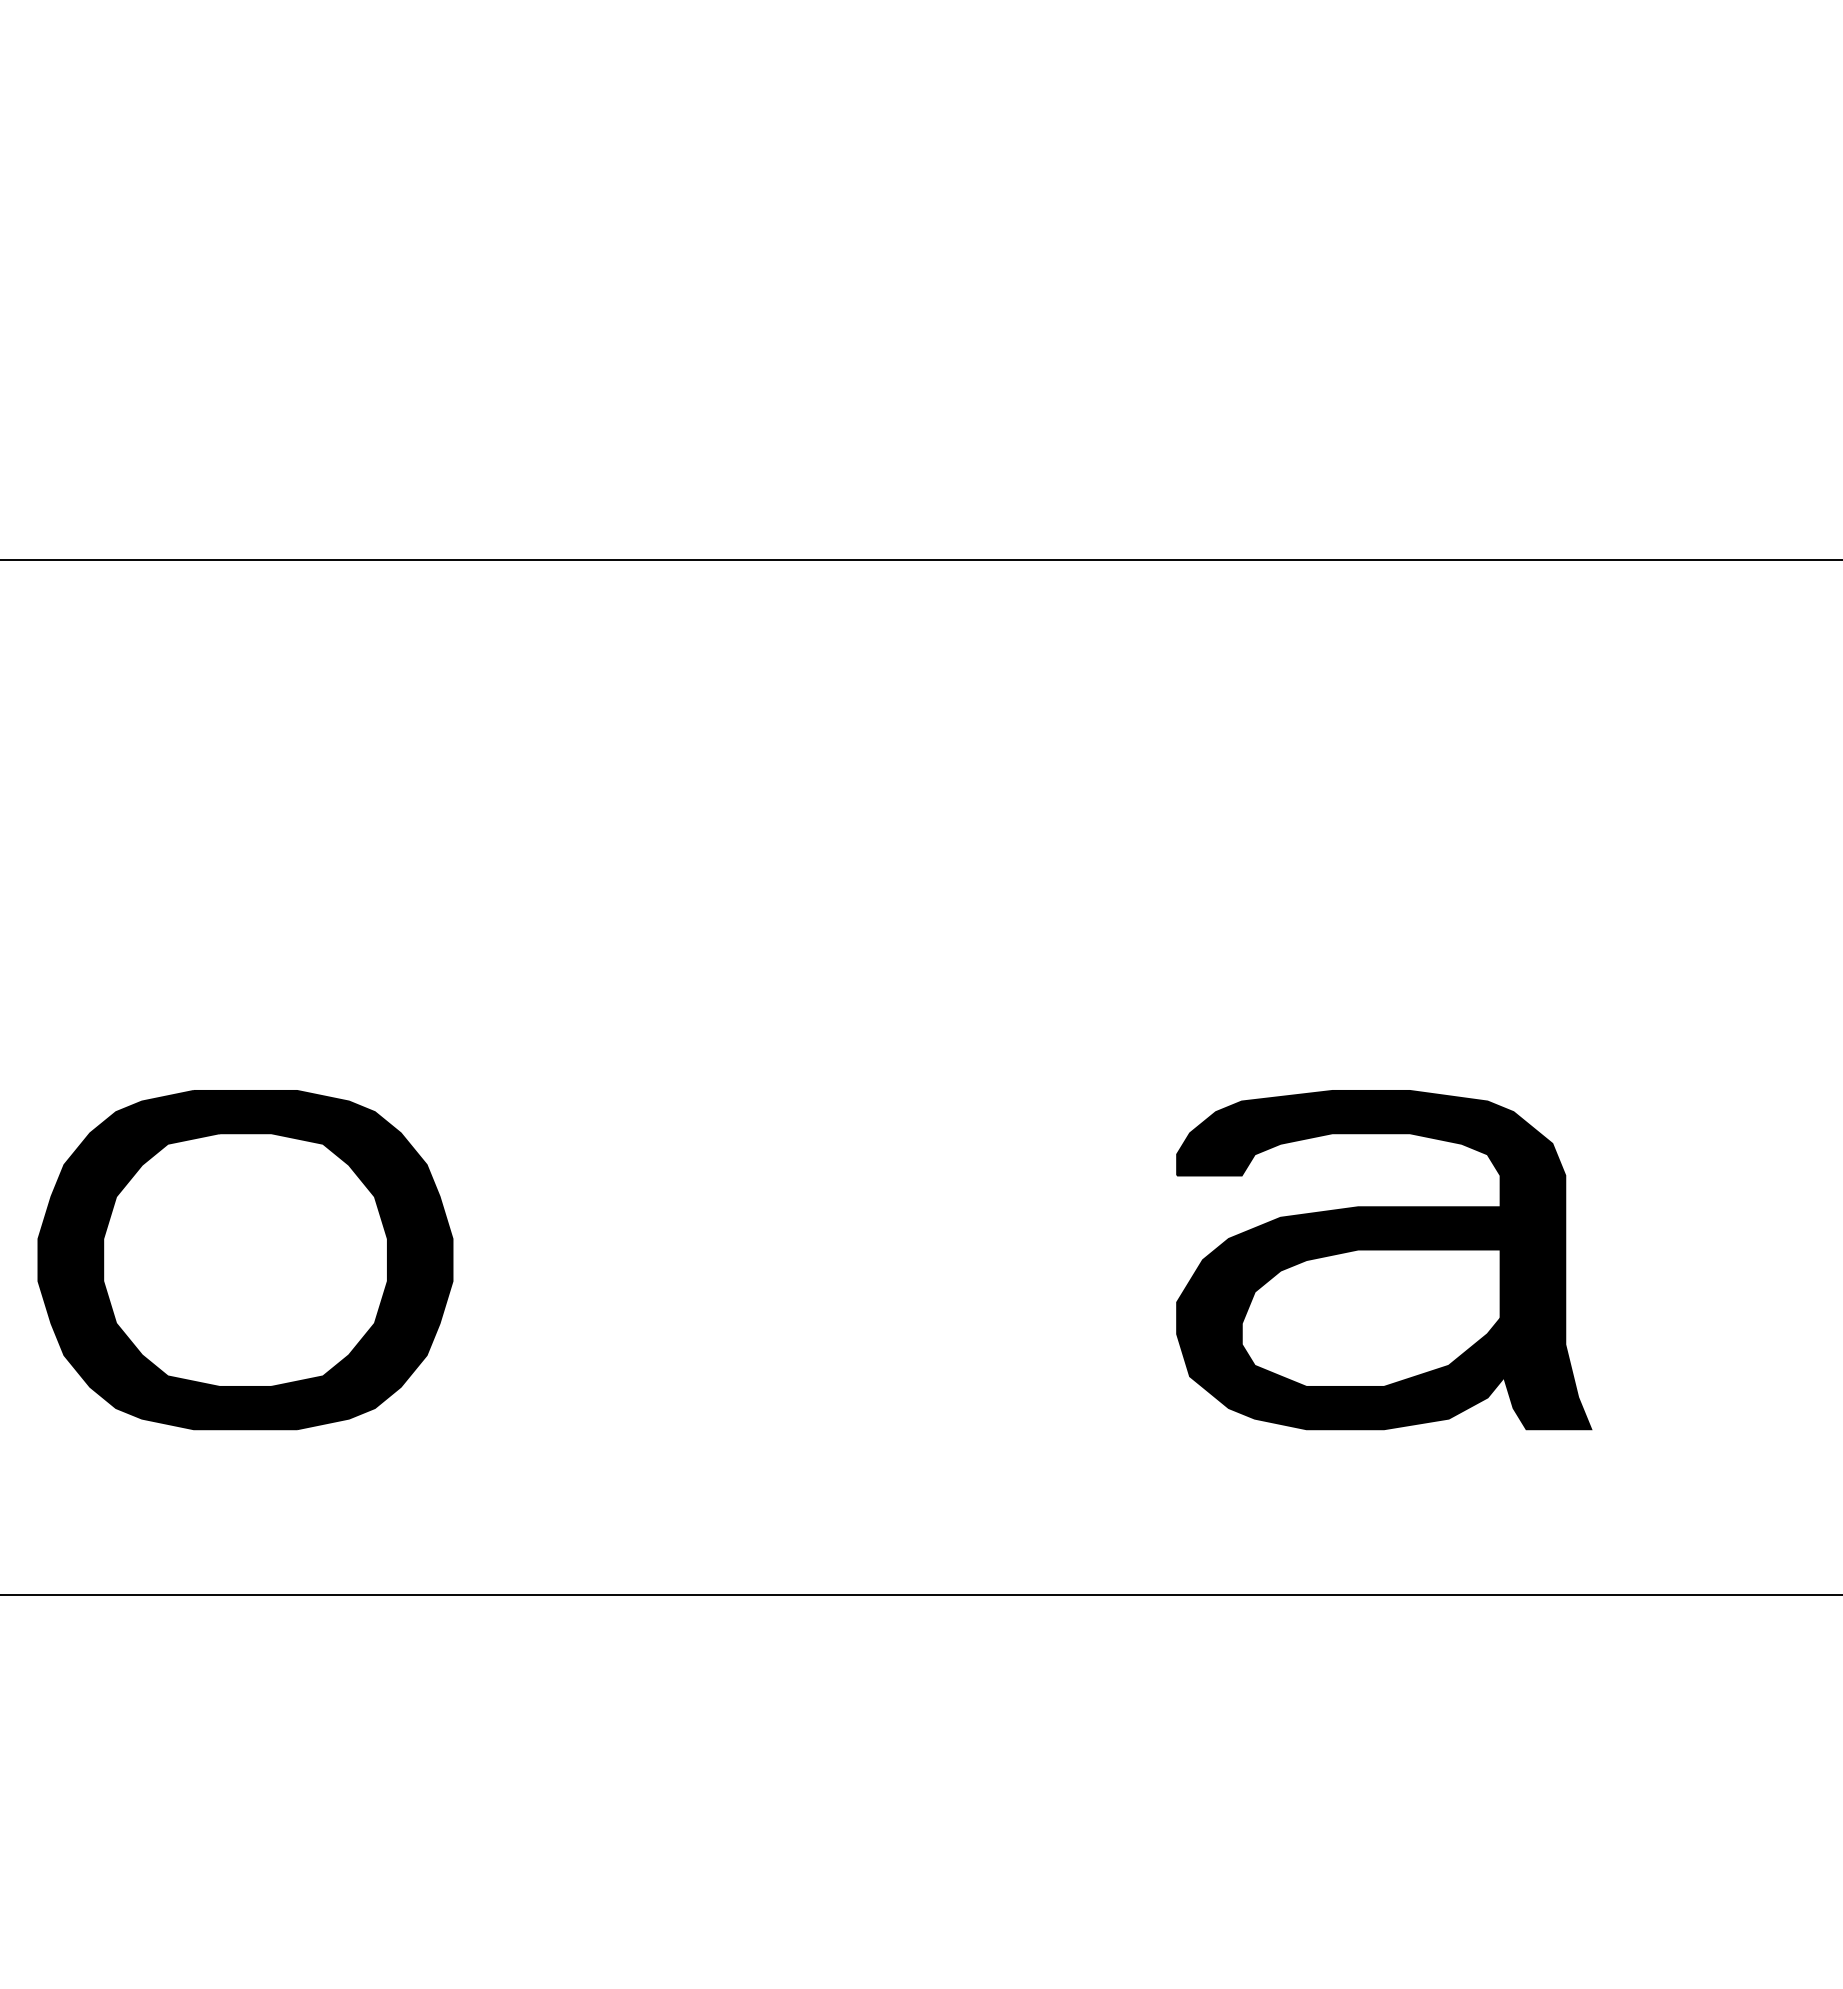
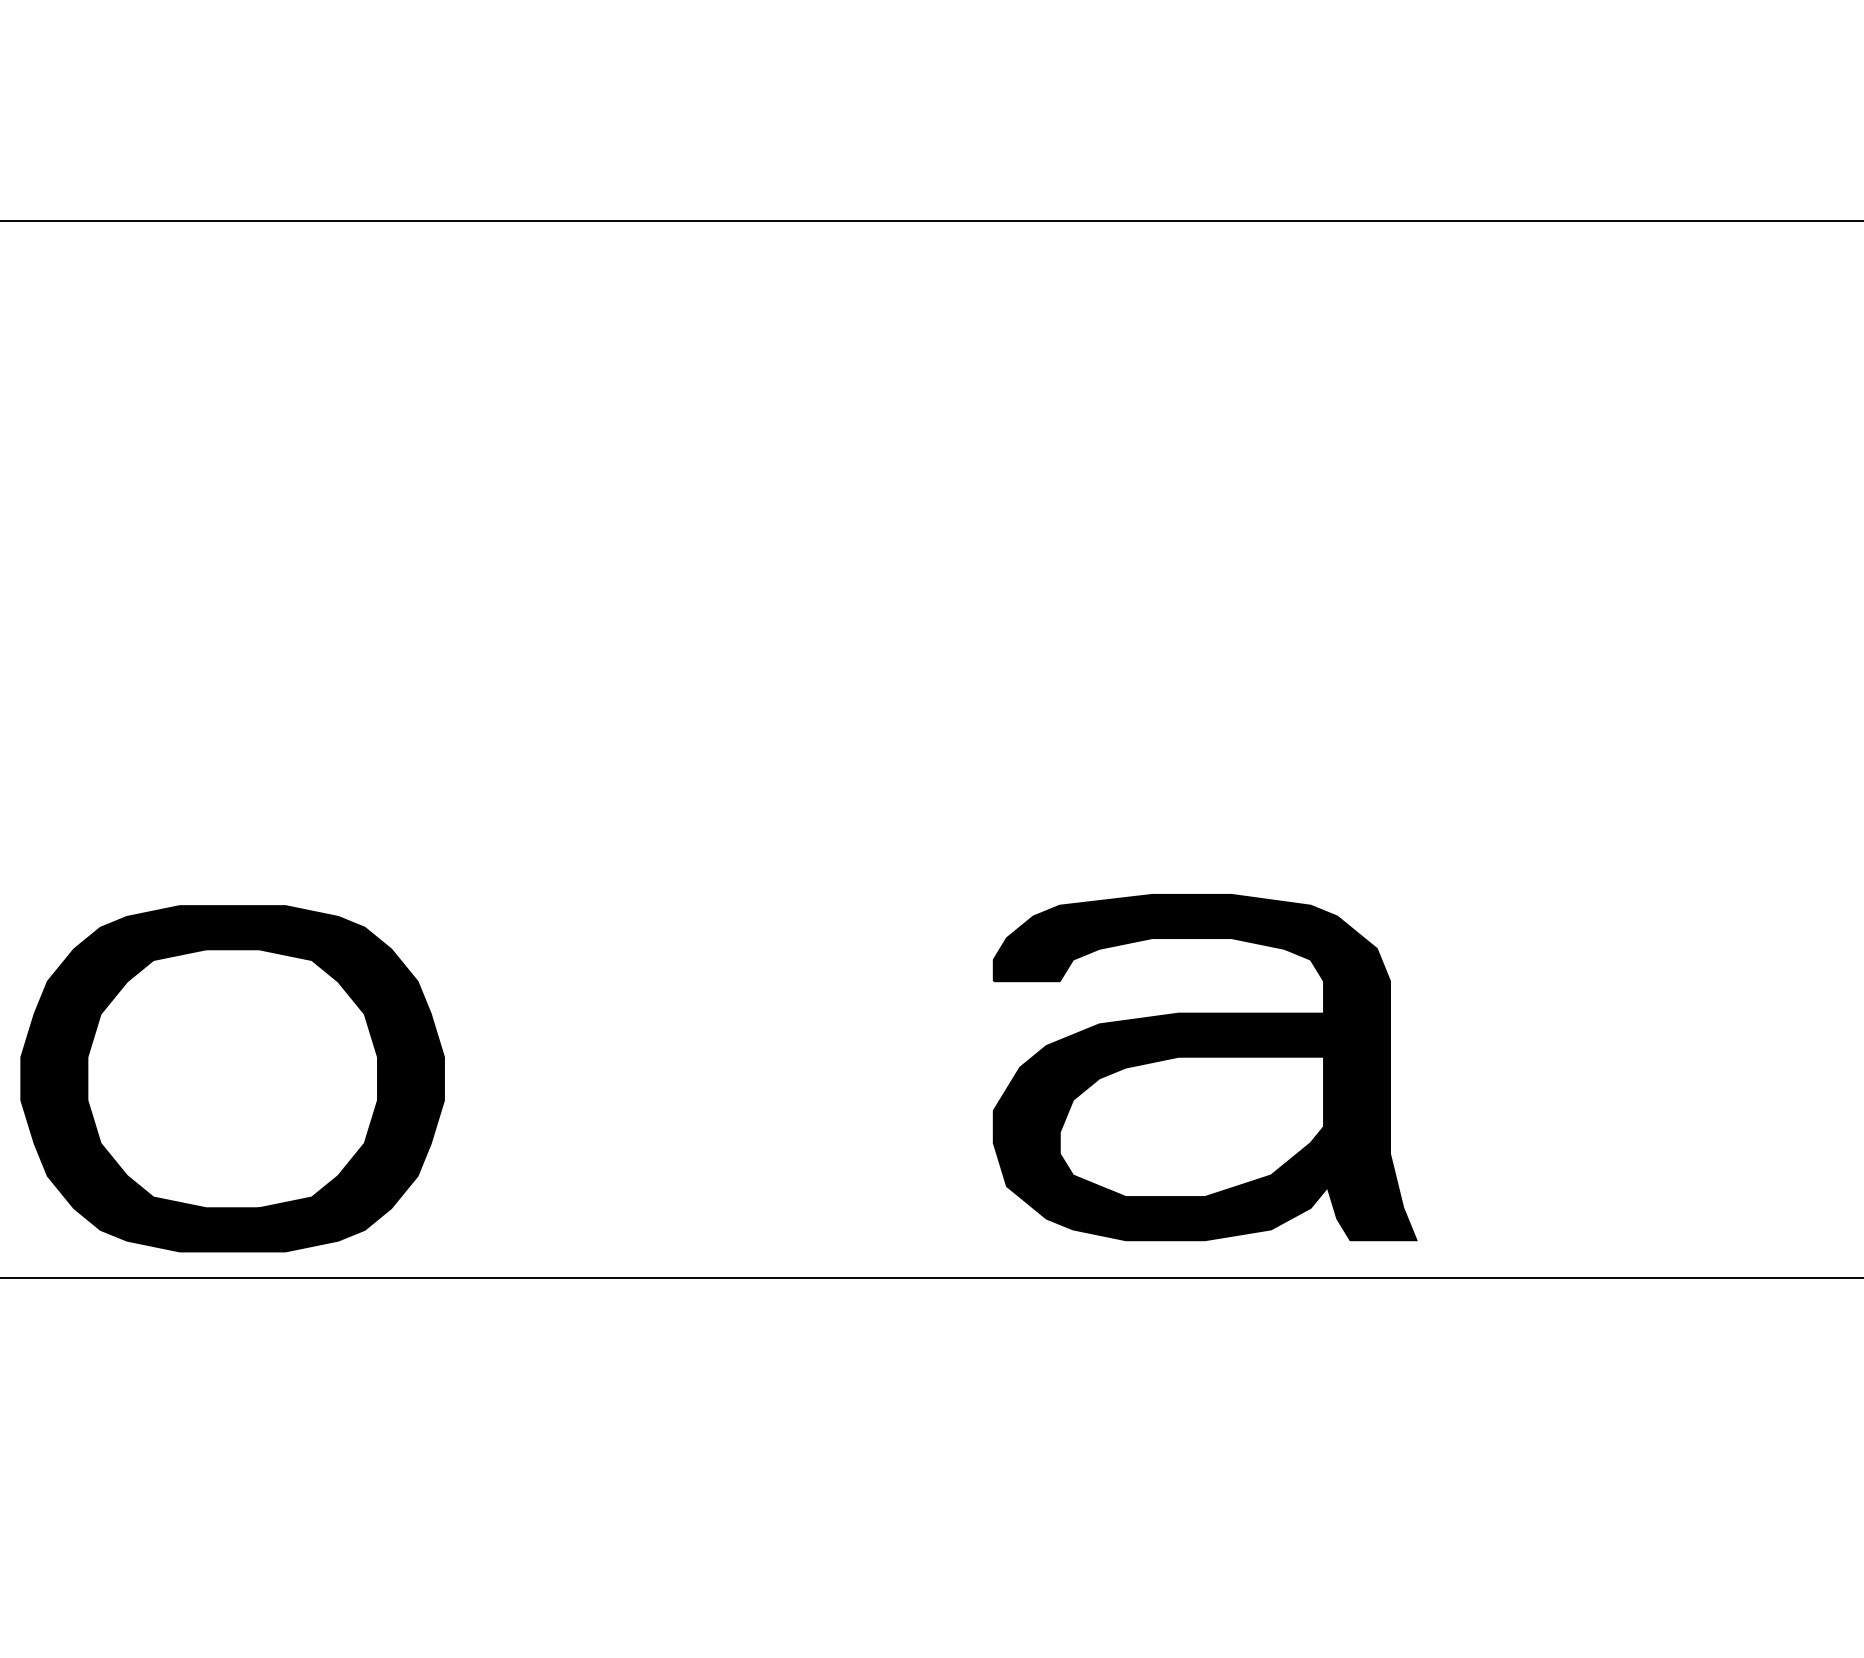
part: (245, 1260) -> (232, 1079), moved
part: (1384, 1260) -> (1205, 1067), moved

